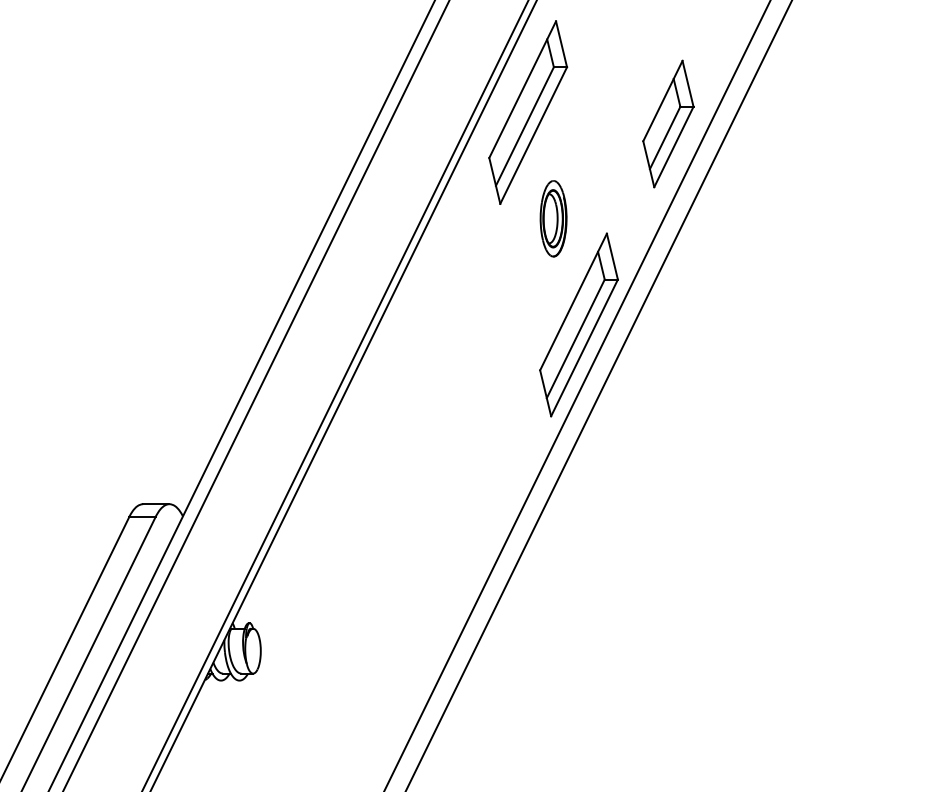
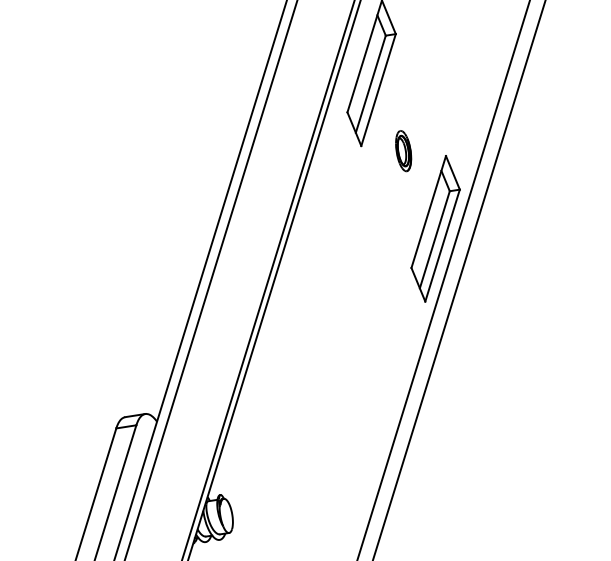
part: (668, 123) -> (479, 64), removed
part: (553, 218) -> (403, 150), size x0.7

